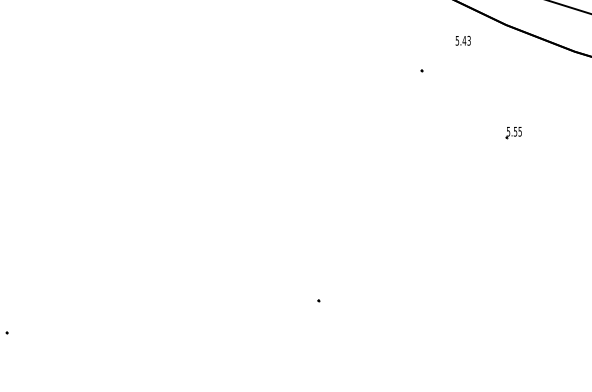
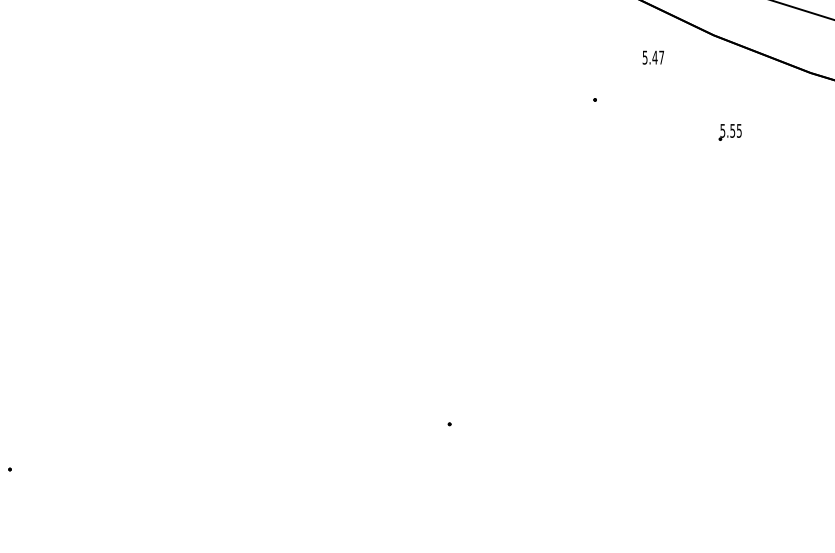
text: (468, 40) -> (660, 57), 5.43 -> 5.47
part: (513, 133) -> (729, 133), moved

